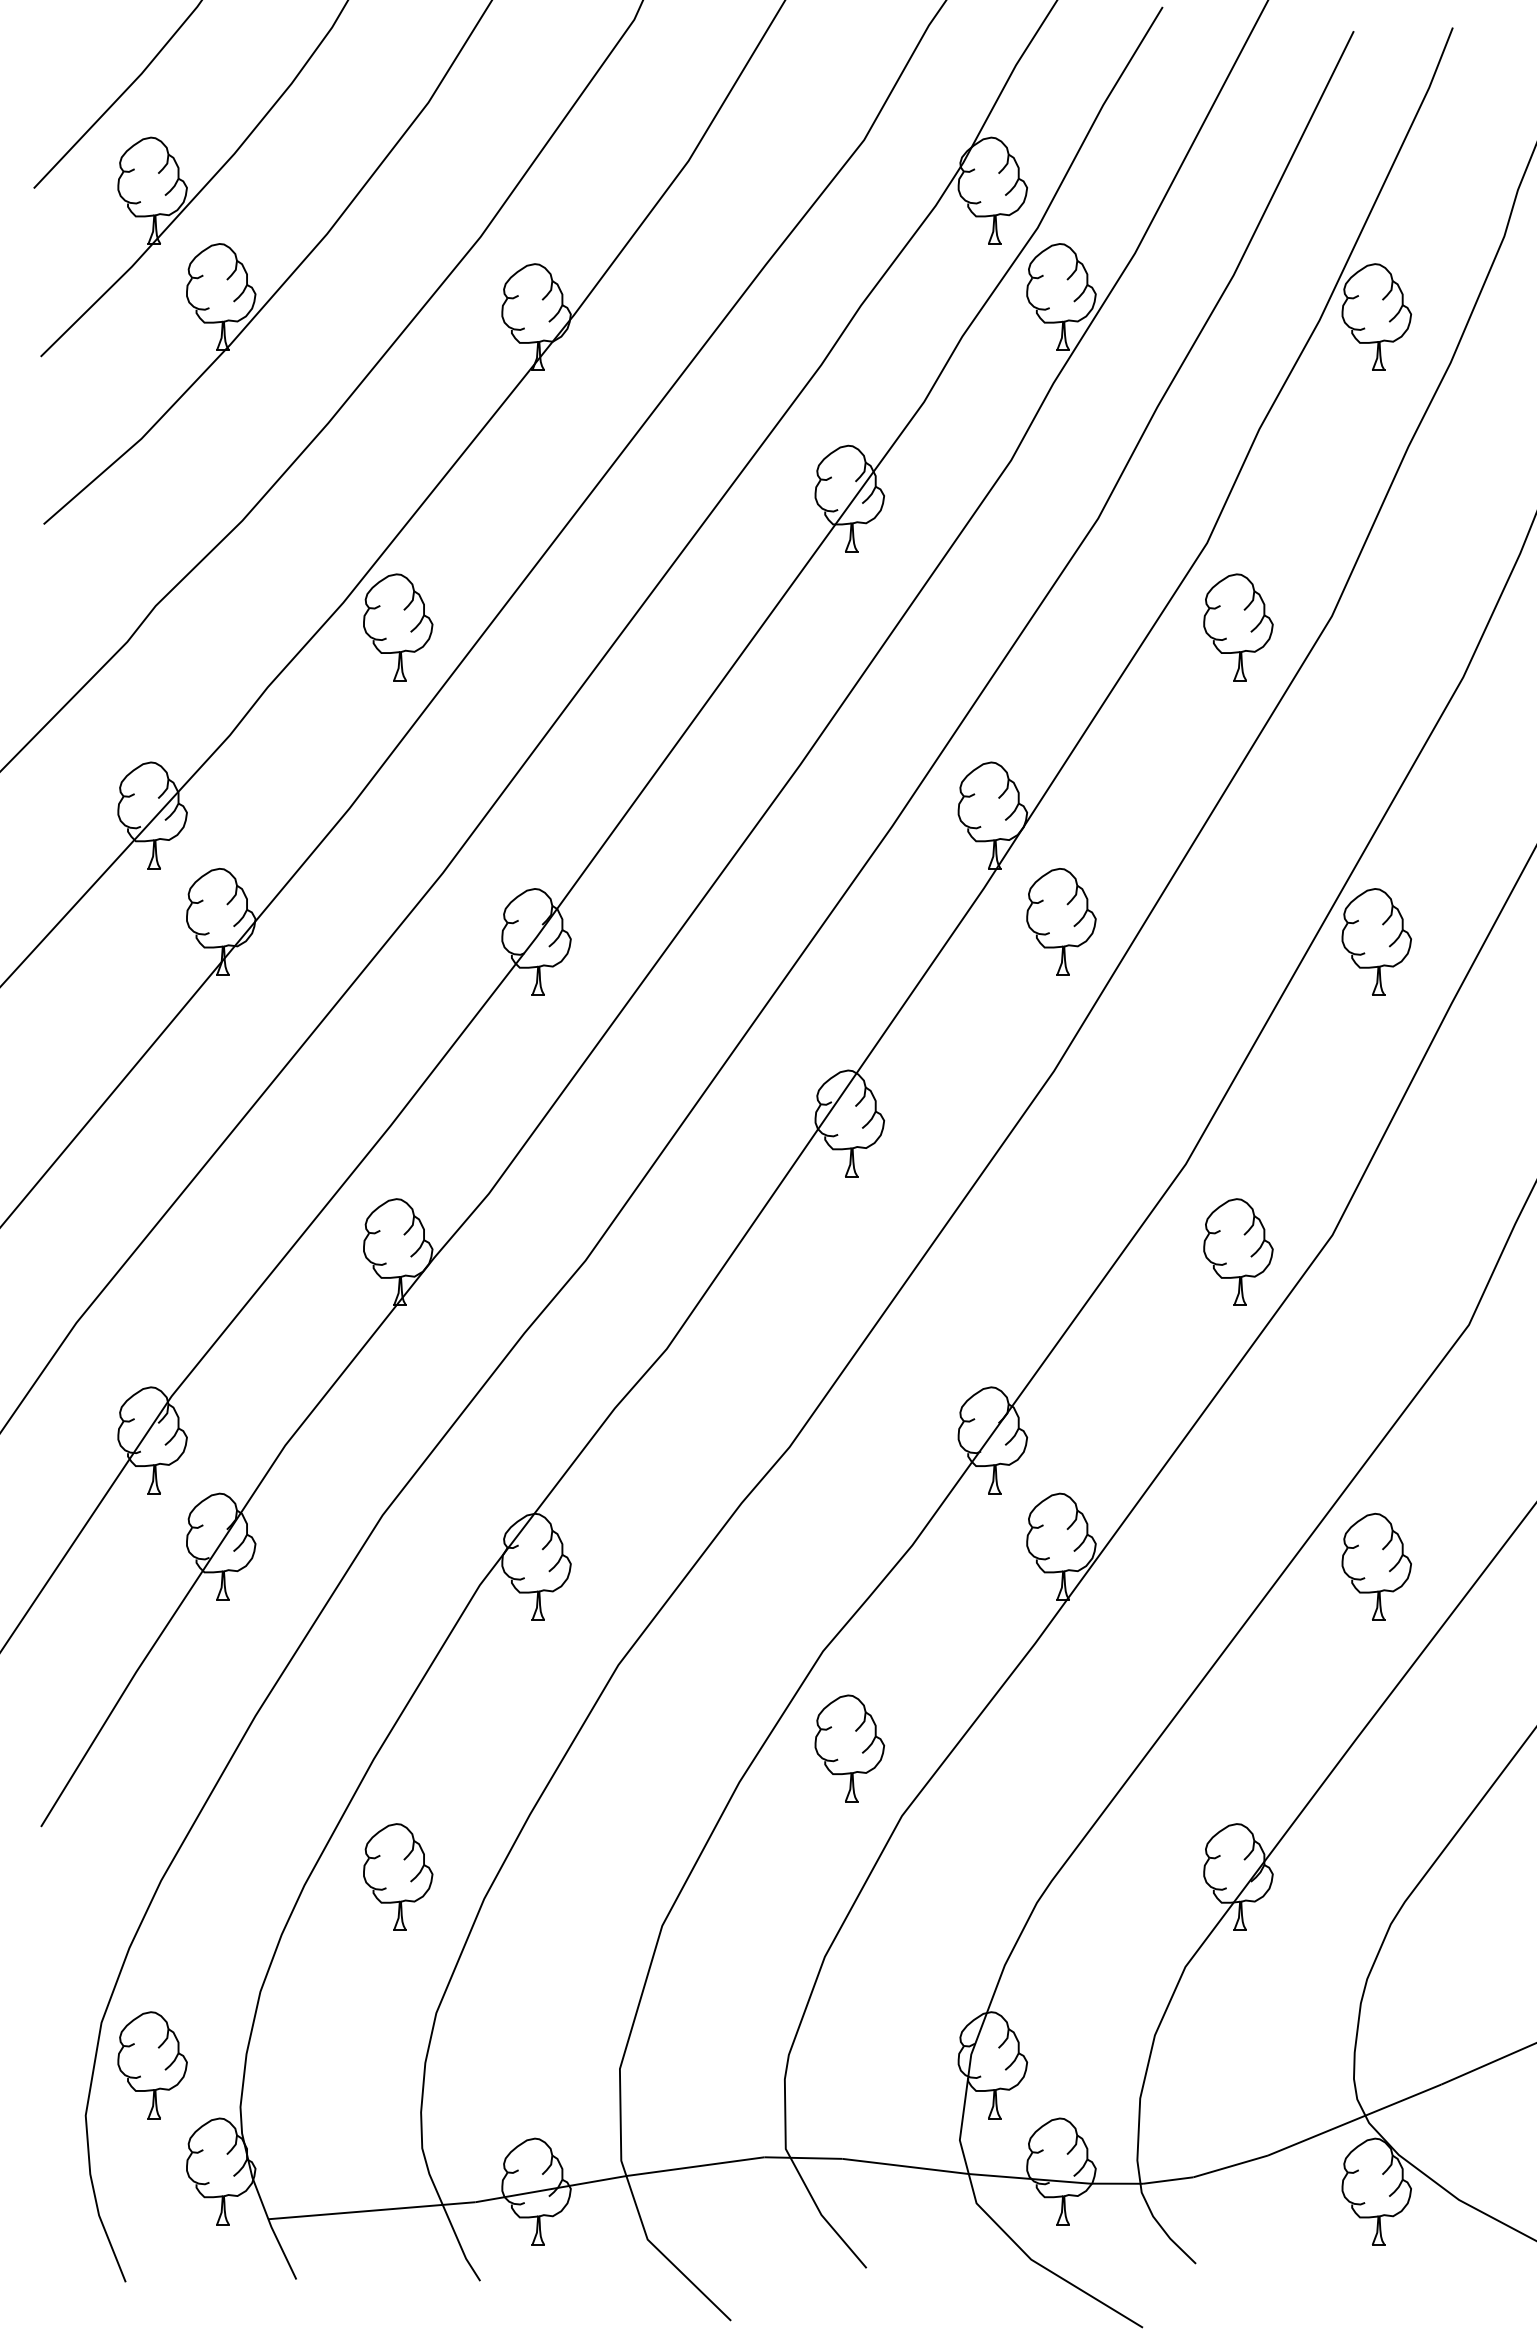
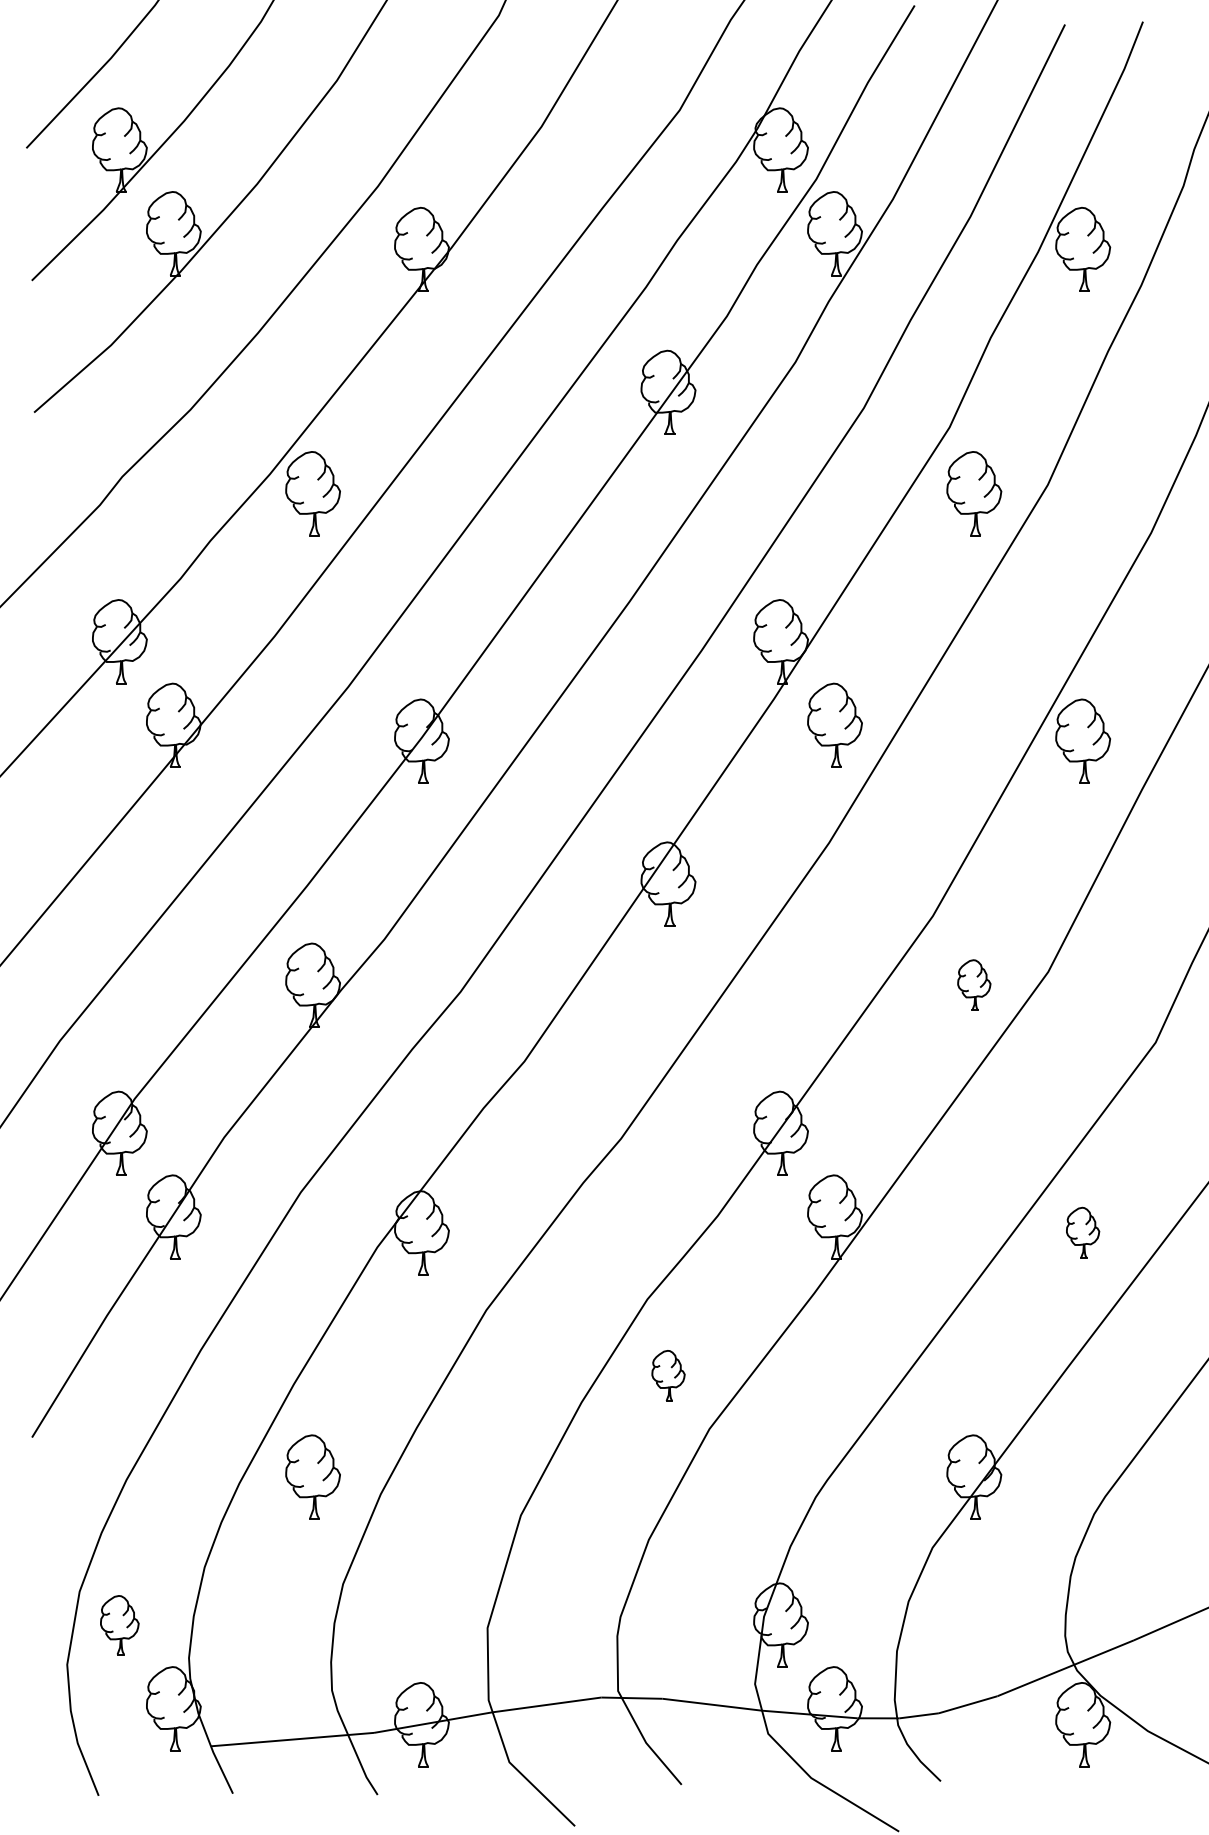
part: (1238, 1251) -> (974, 984), size x0.6
part: (1376, 1566) -> (1082, 1232), size x0.6
part: (849, 1748) -> (668, 1375), size x0.6
part: (152, 2065) -> (119, 1625), size x0.7

